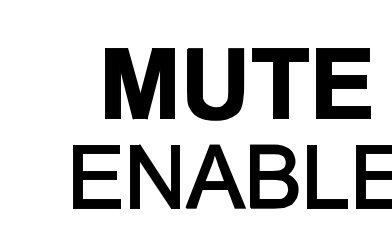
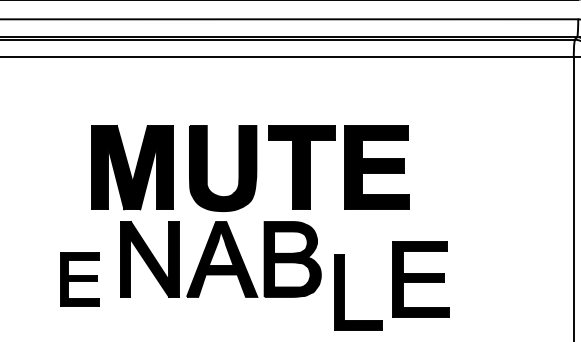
part: (96, 176) -> (79, 279), size x0.7
part: (214, 176) -> (220, 259), moved
part: (316, 176) -> (344, 292), moved

